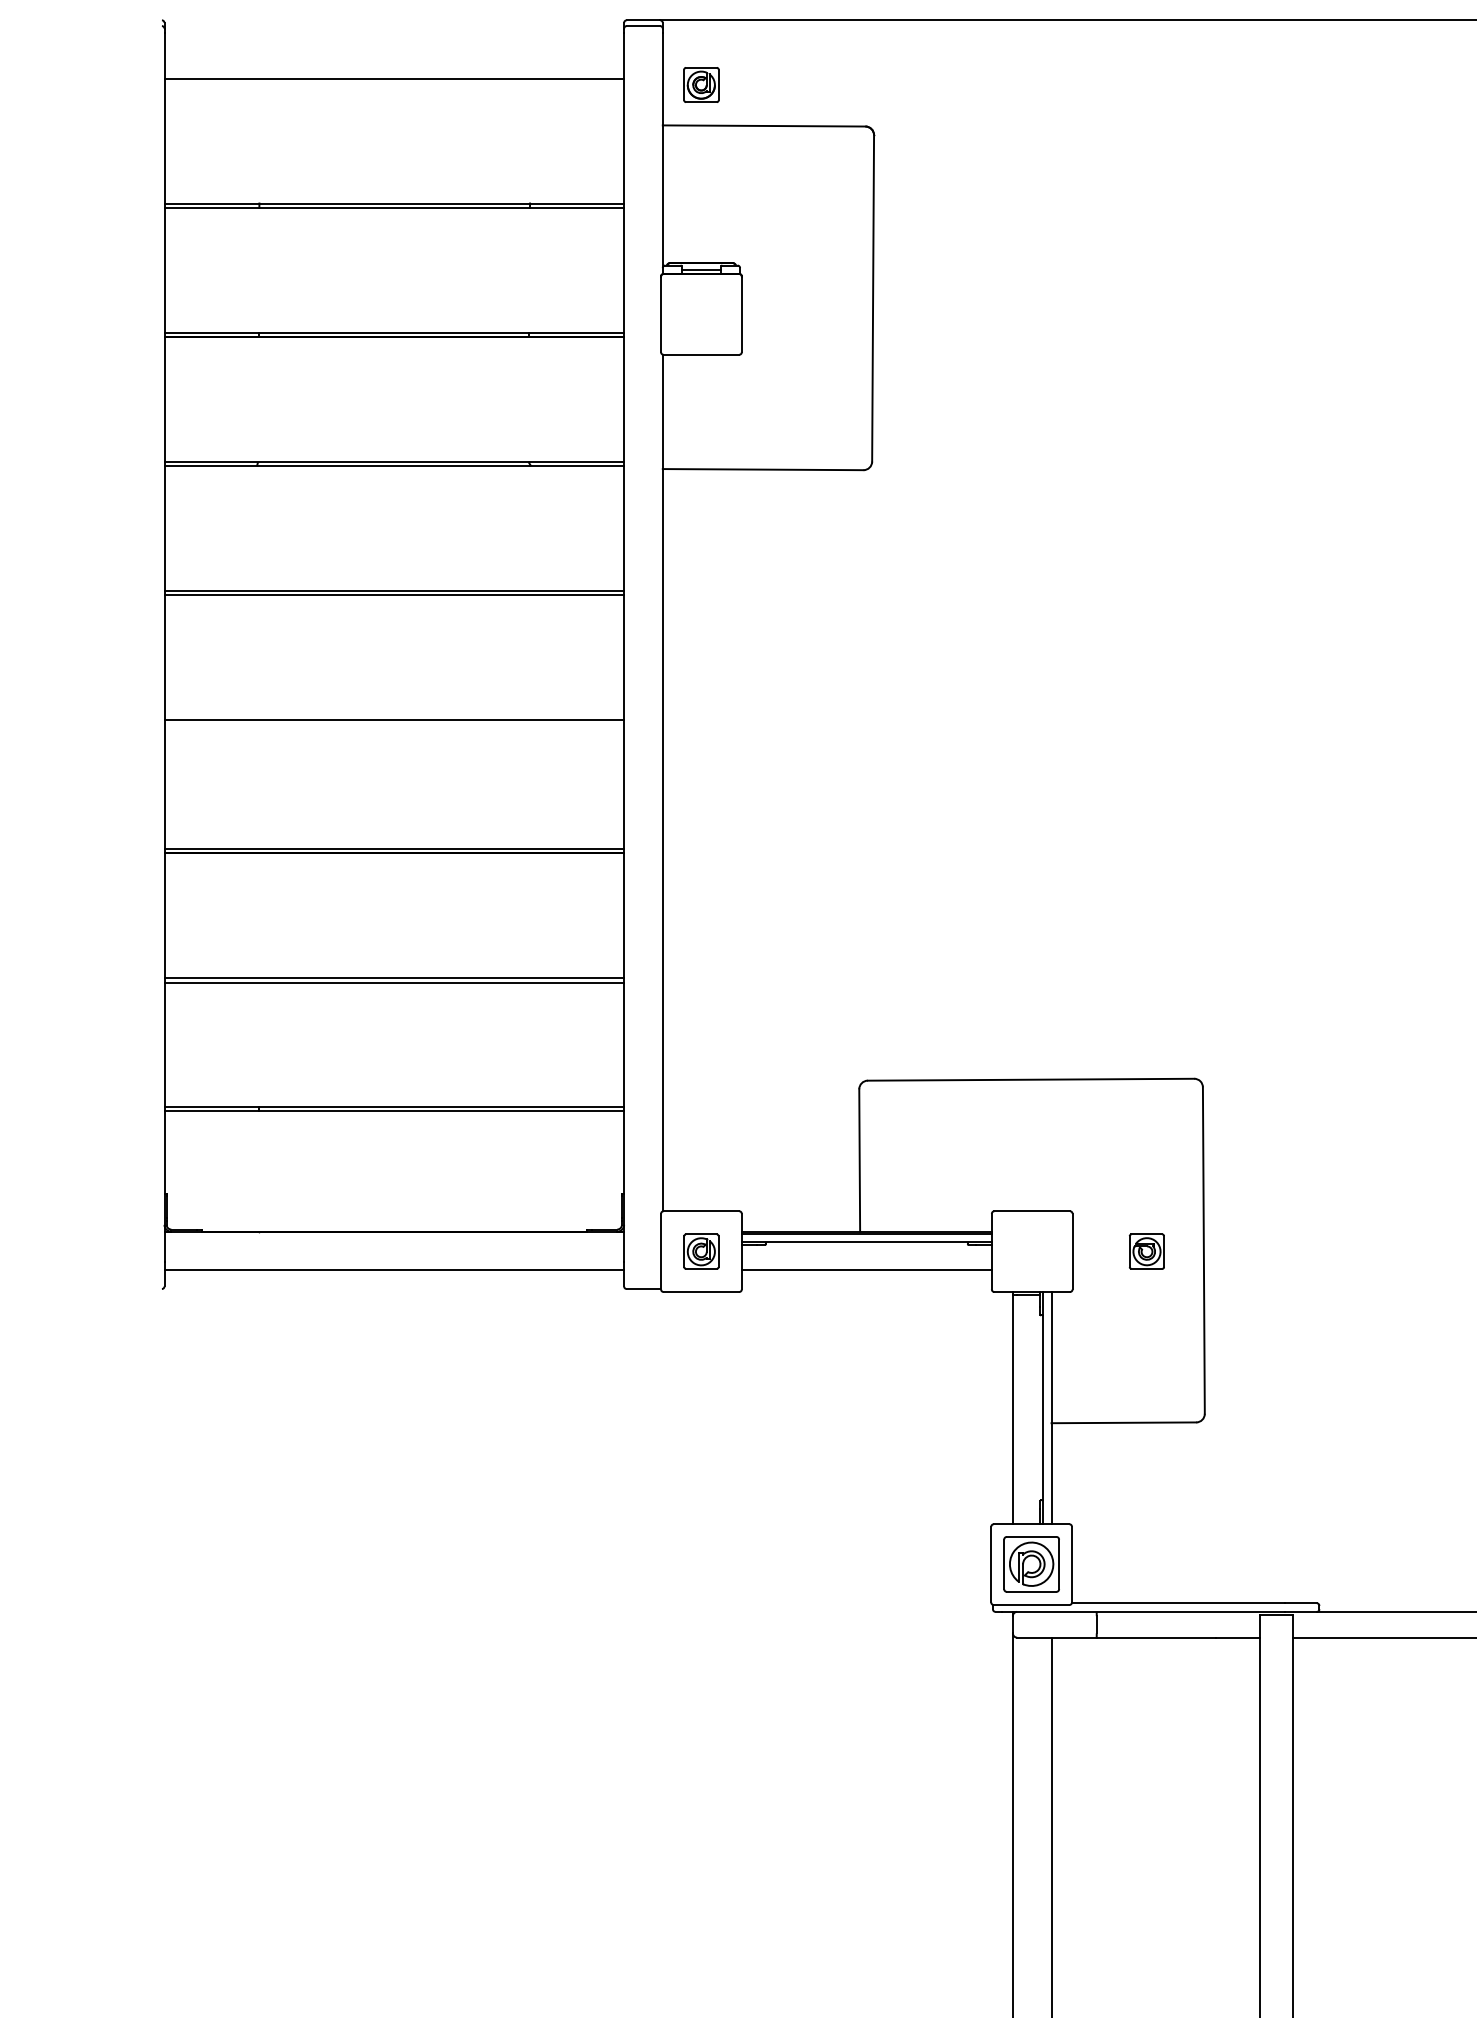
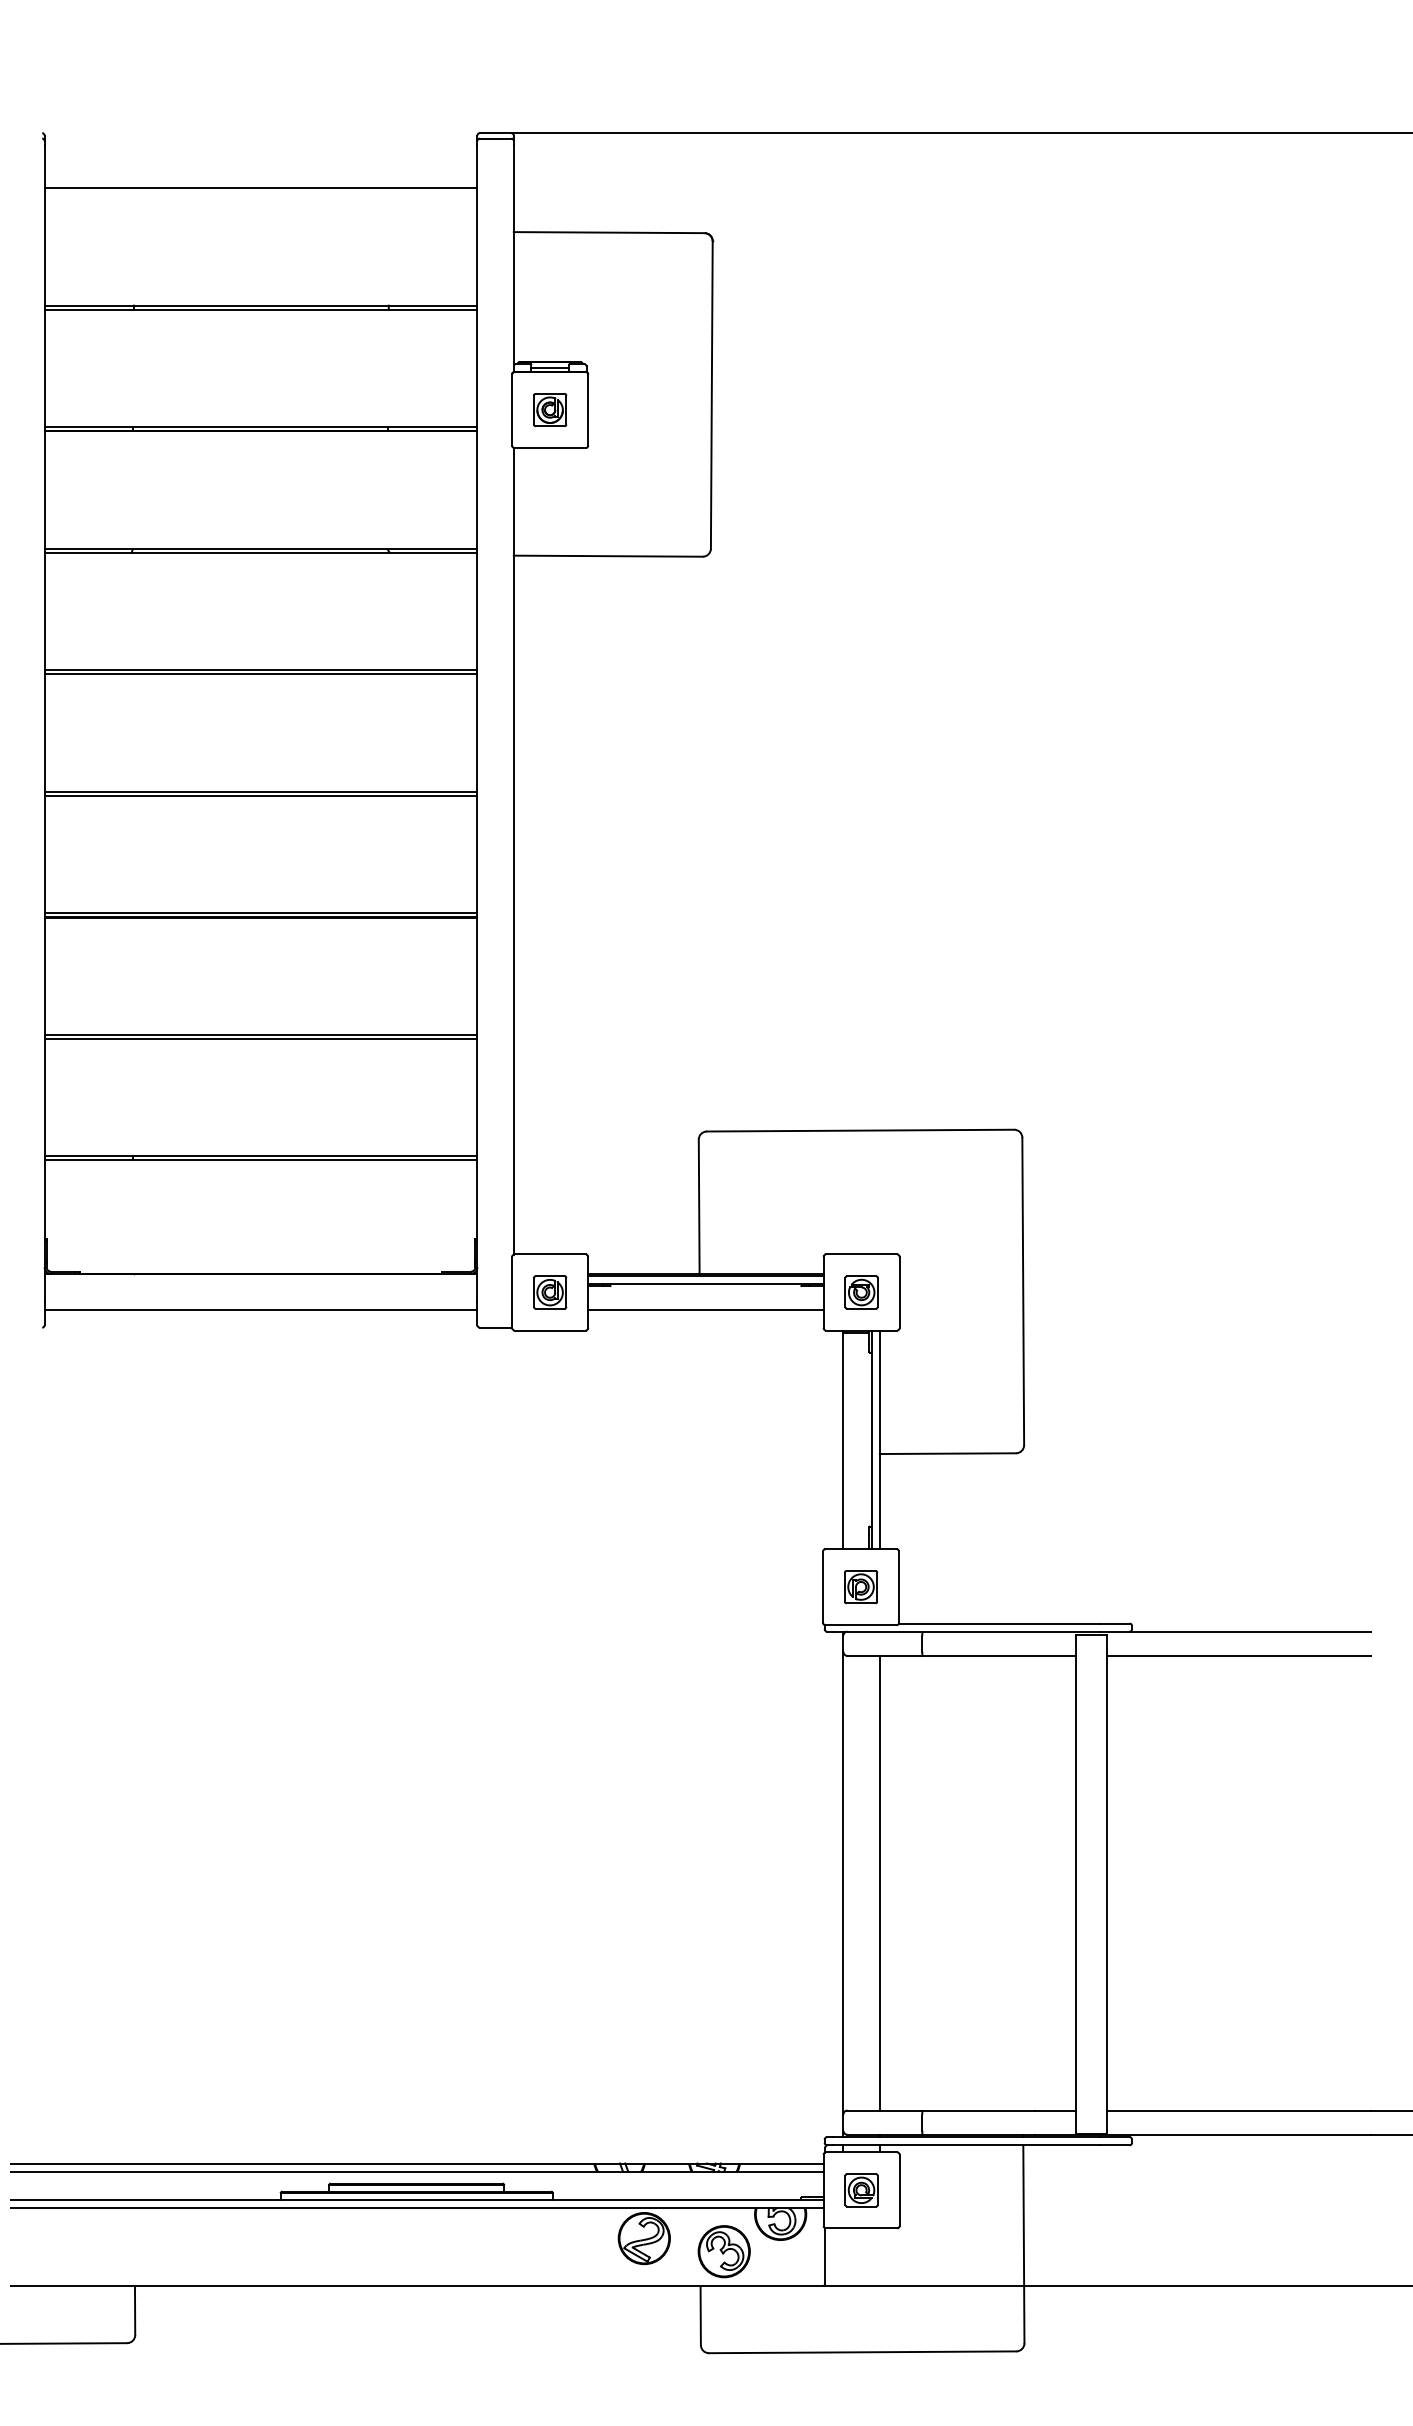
part: (701, 84) -> (550, 409), moved
line: (393, 724) -> (260, 796), added
part: (1146, 1251) -> (861, 1292), moved
part: (1031, 1564) -> (860, 1587), size x0.62

